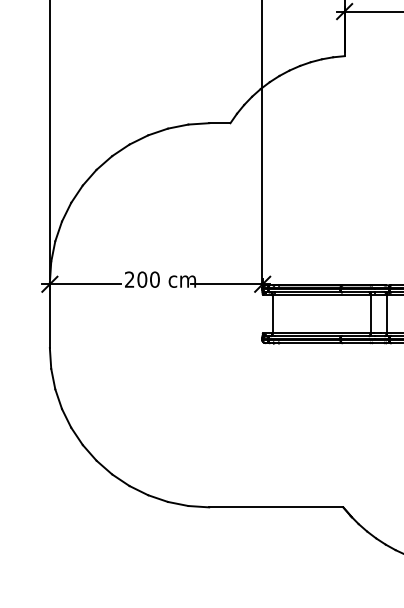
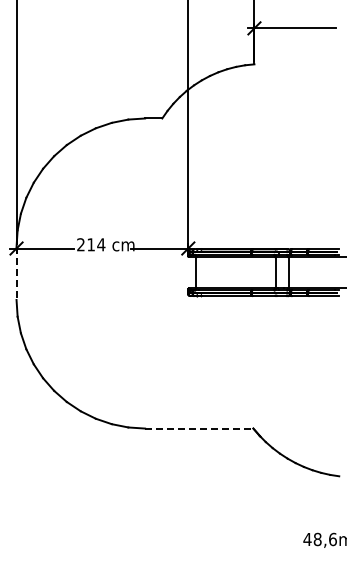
text: (148, 279) -> (96, 244), 200 -> 214
line: (49, 316) -> (16, 274), solid -> dashed
line: (276, 507) -> (199, 428), solid -> dashed

